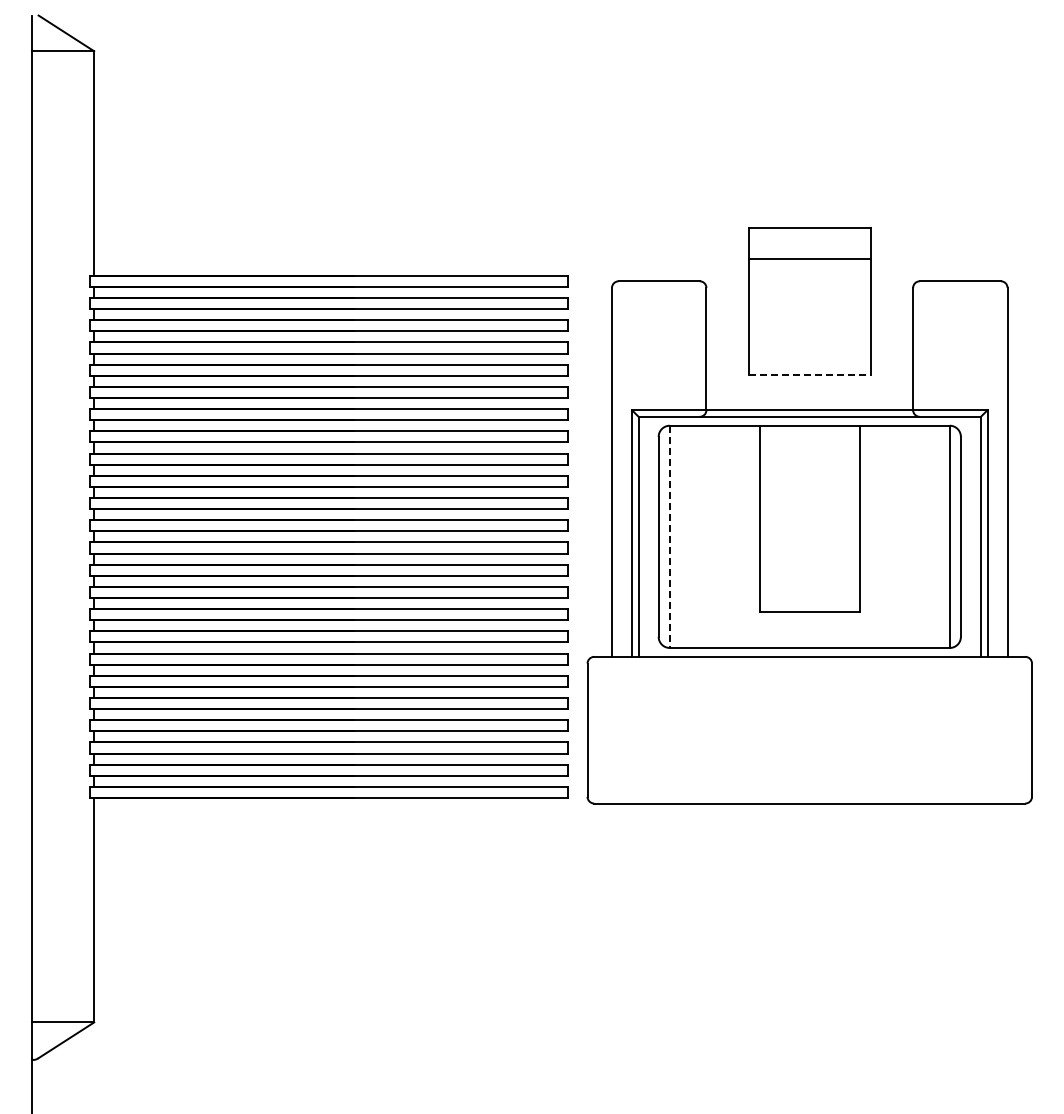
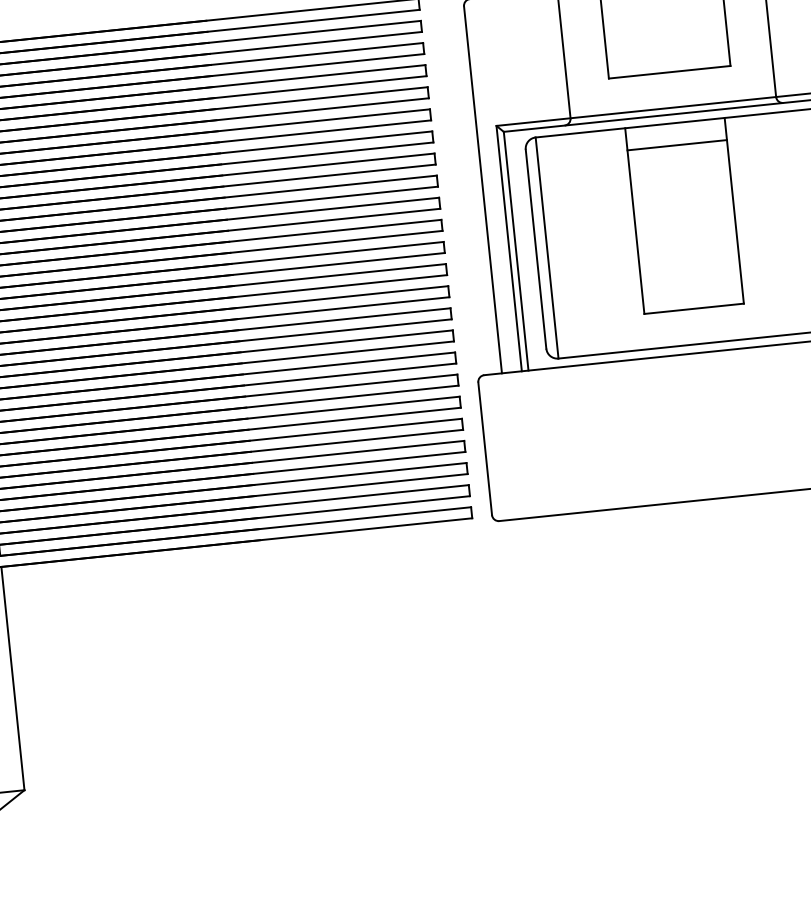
line: (810, 374) -> (670, 72), dashed -> solid
line: (809, 447) -> (676, 144), added
line: (669, 537) -> (546, 248), dashed -> solid

